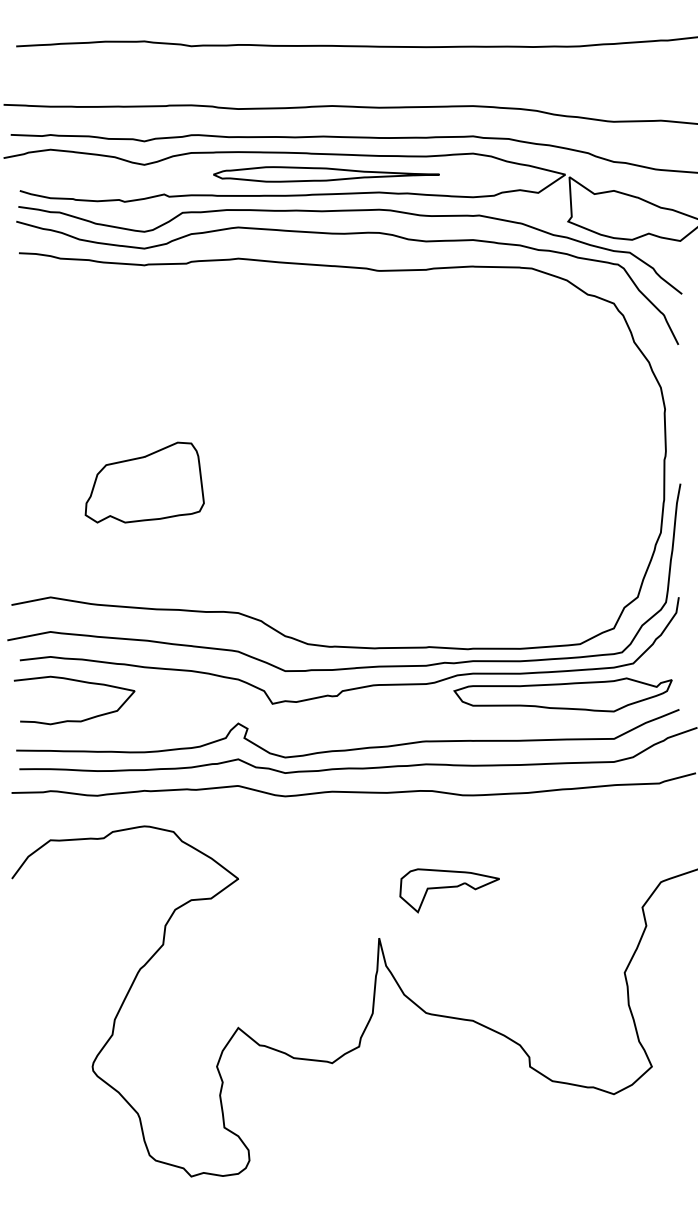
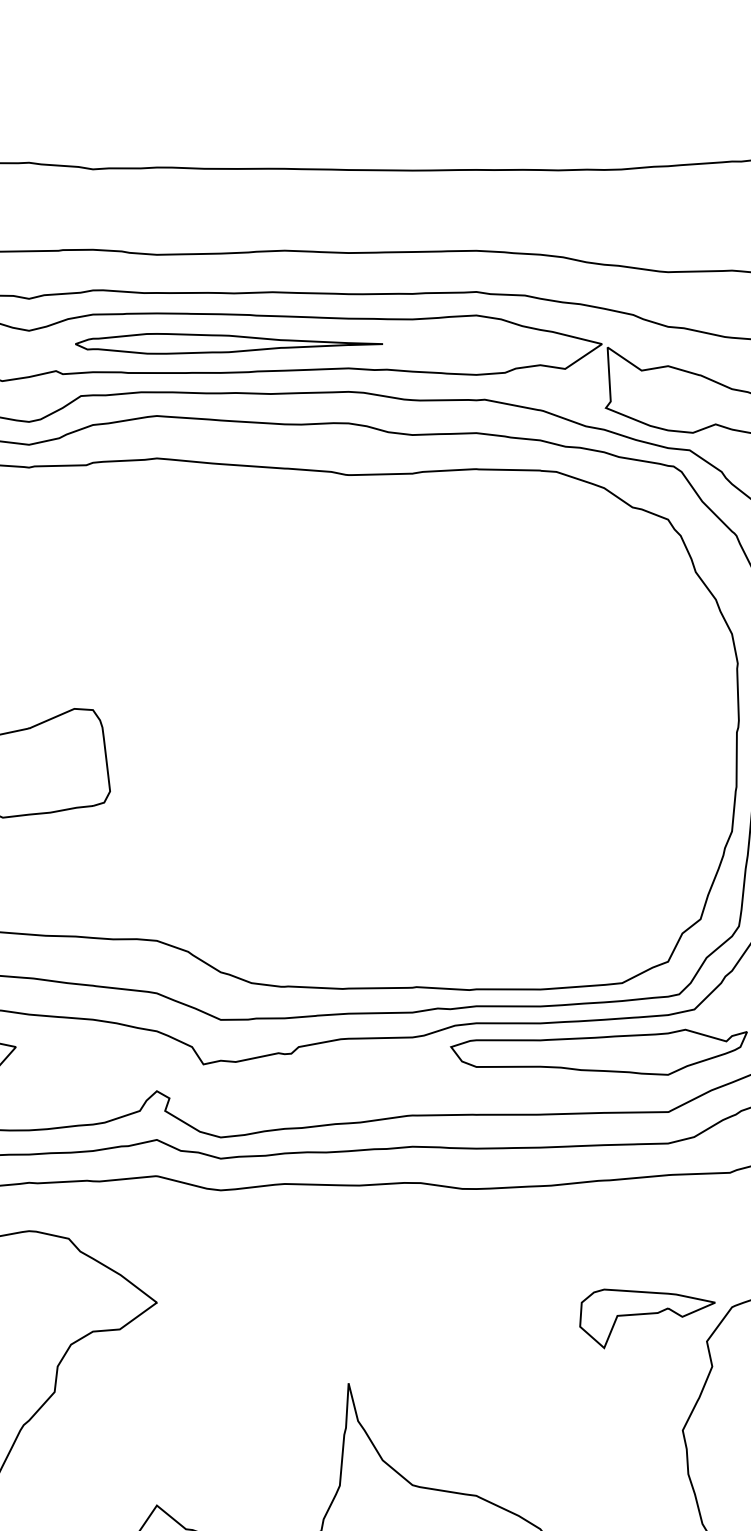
part: (326, 174) -> (229, 343), moved
part: (449, 890) -> (647, 1318), moved

